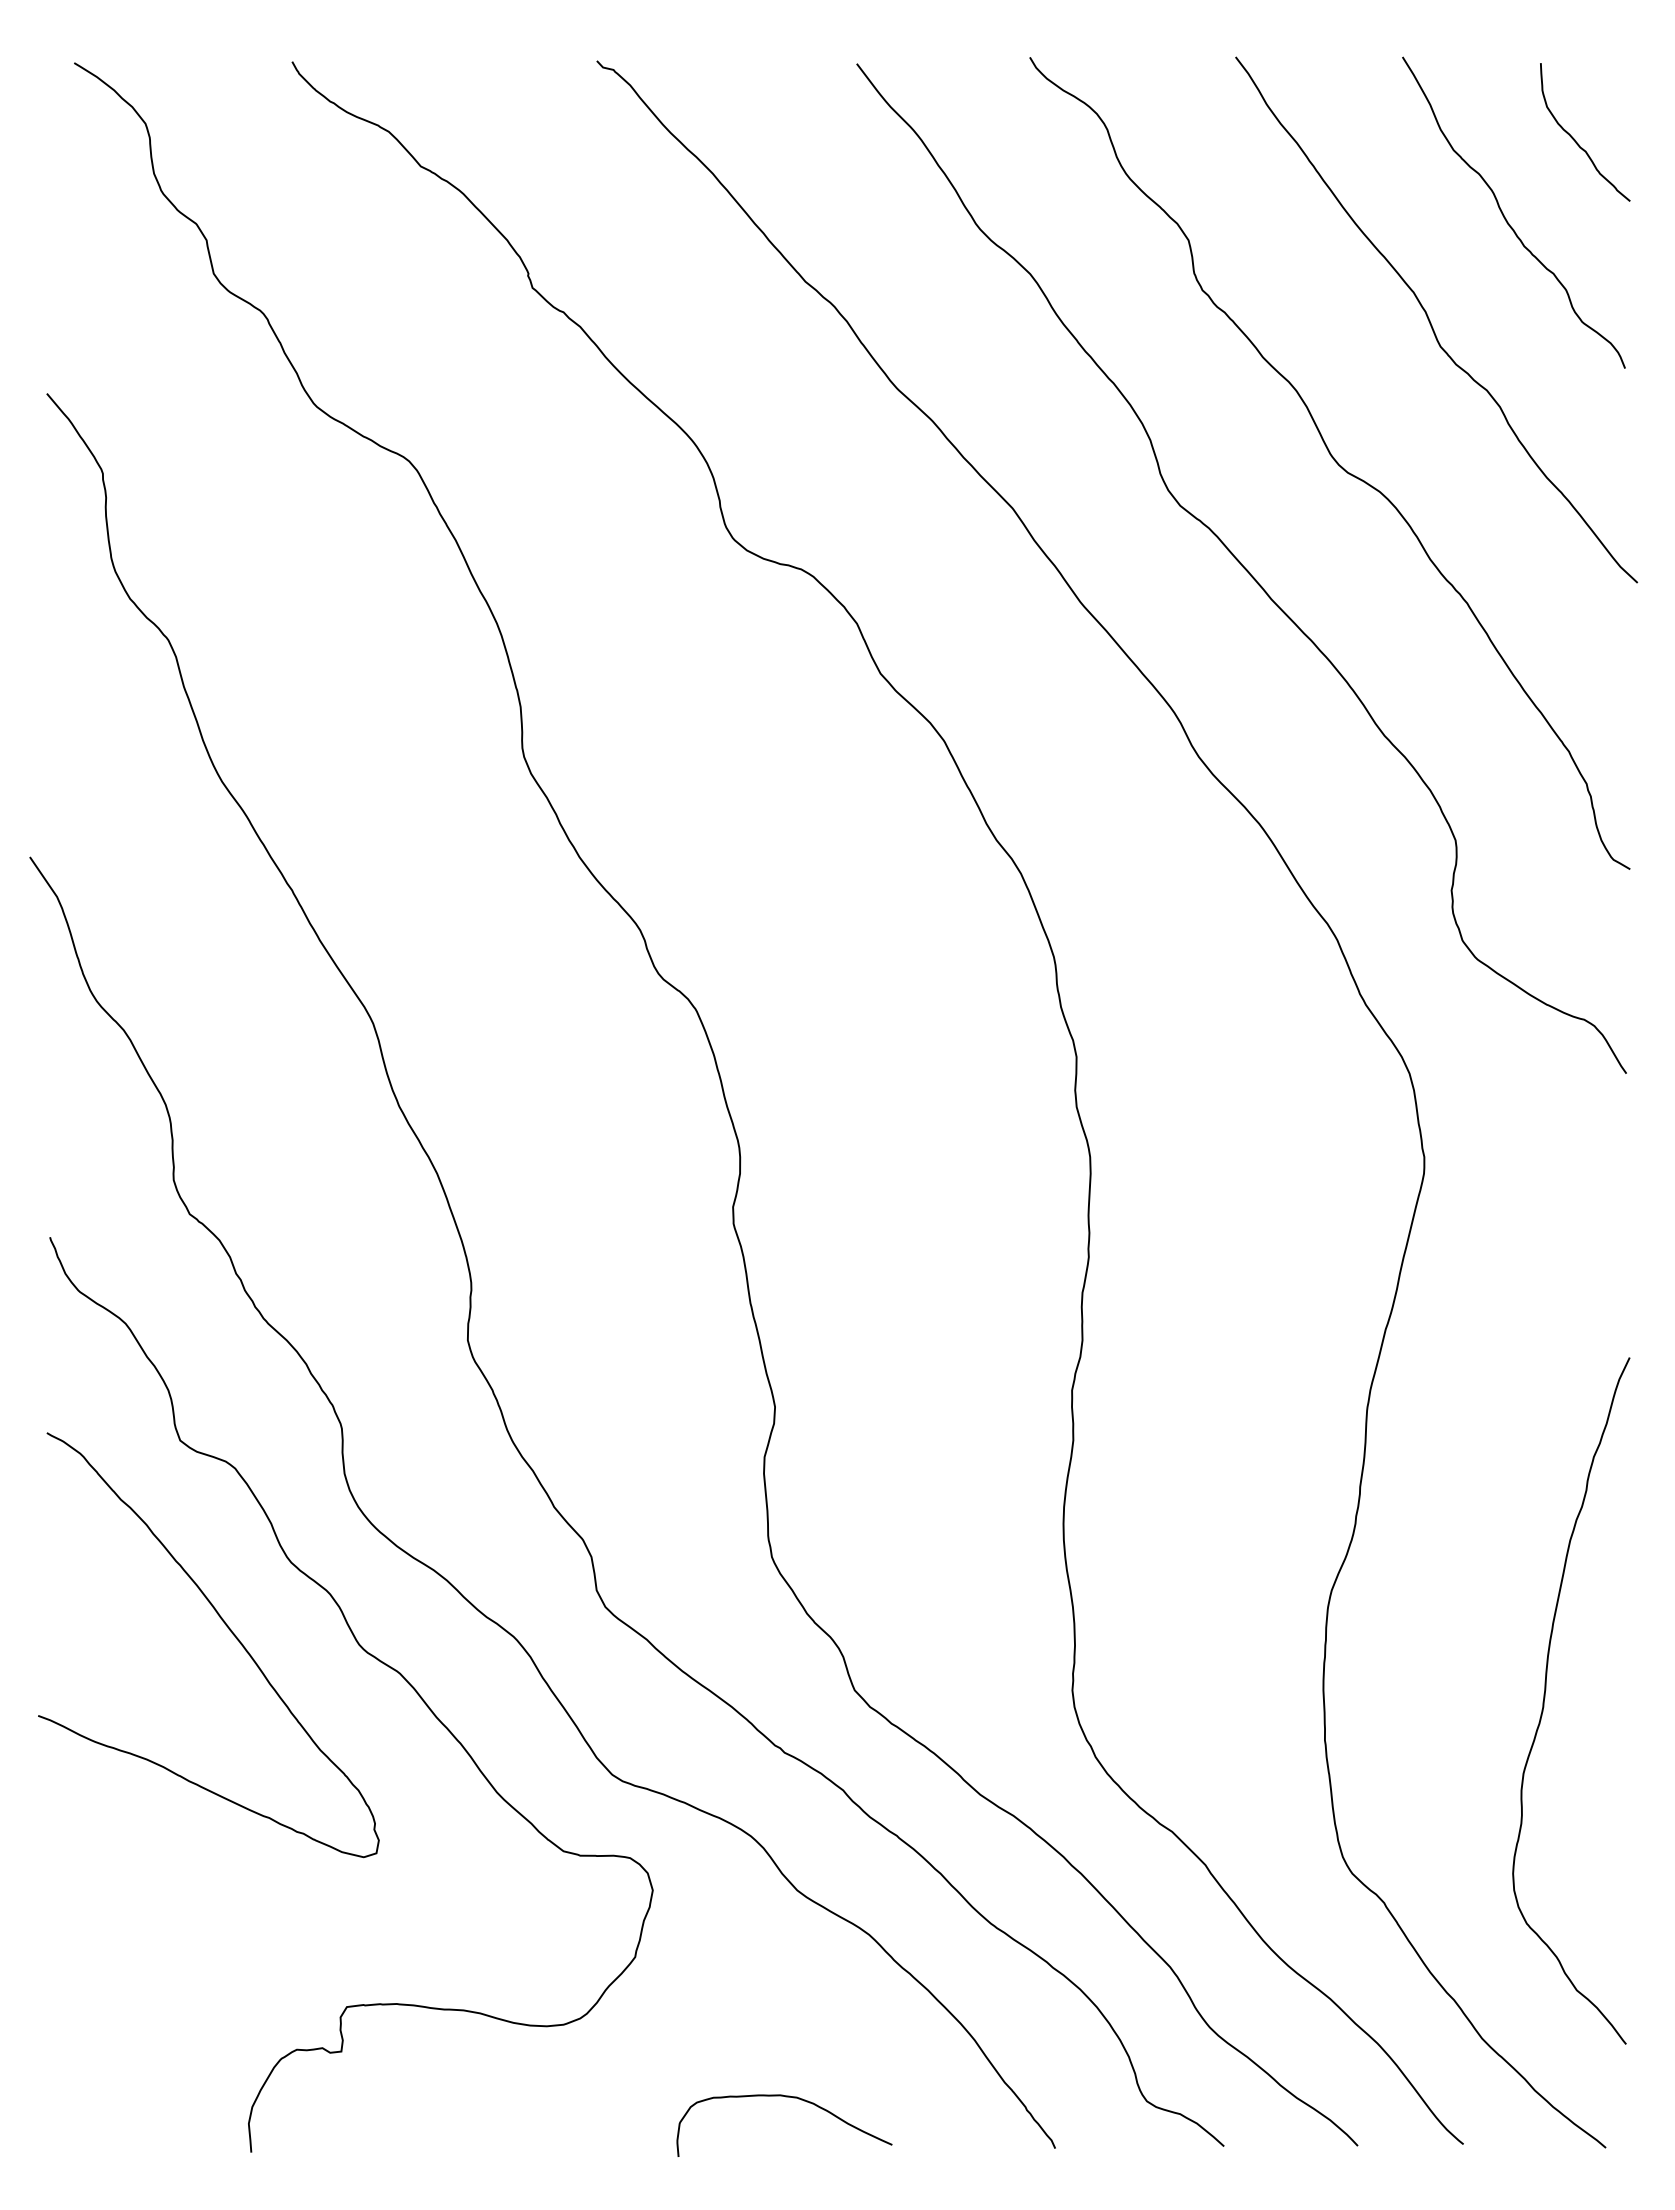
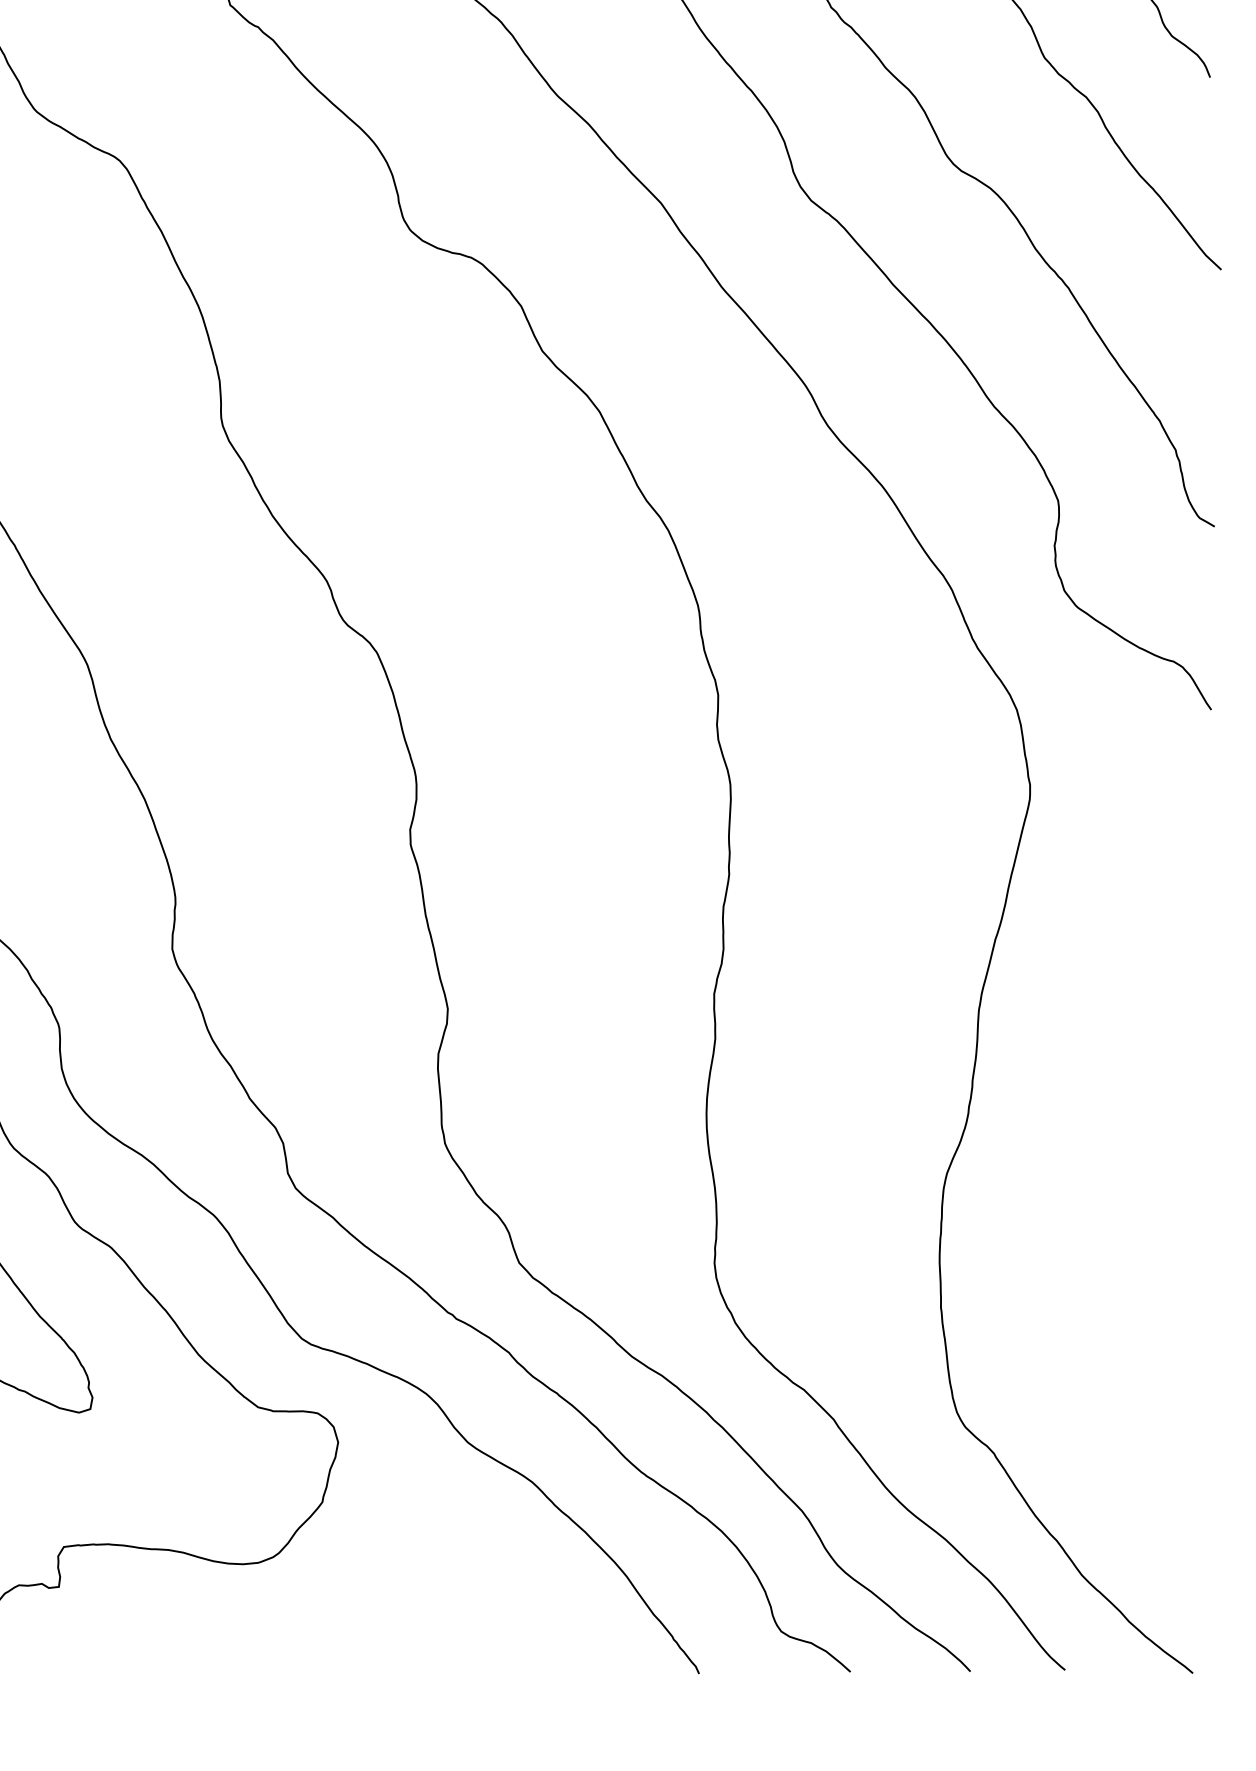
curve: (1545, 1698) -> (1138, 1270), removed
curve: (785, 2097) -> (457, 1628), removed

